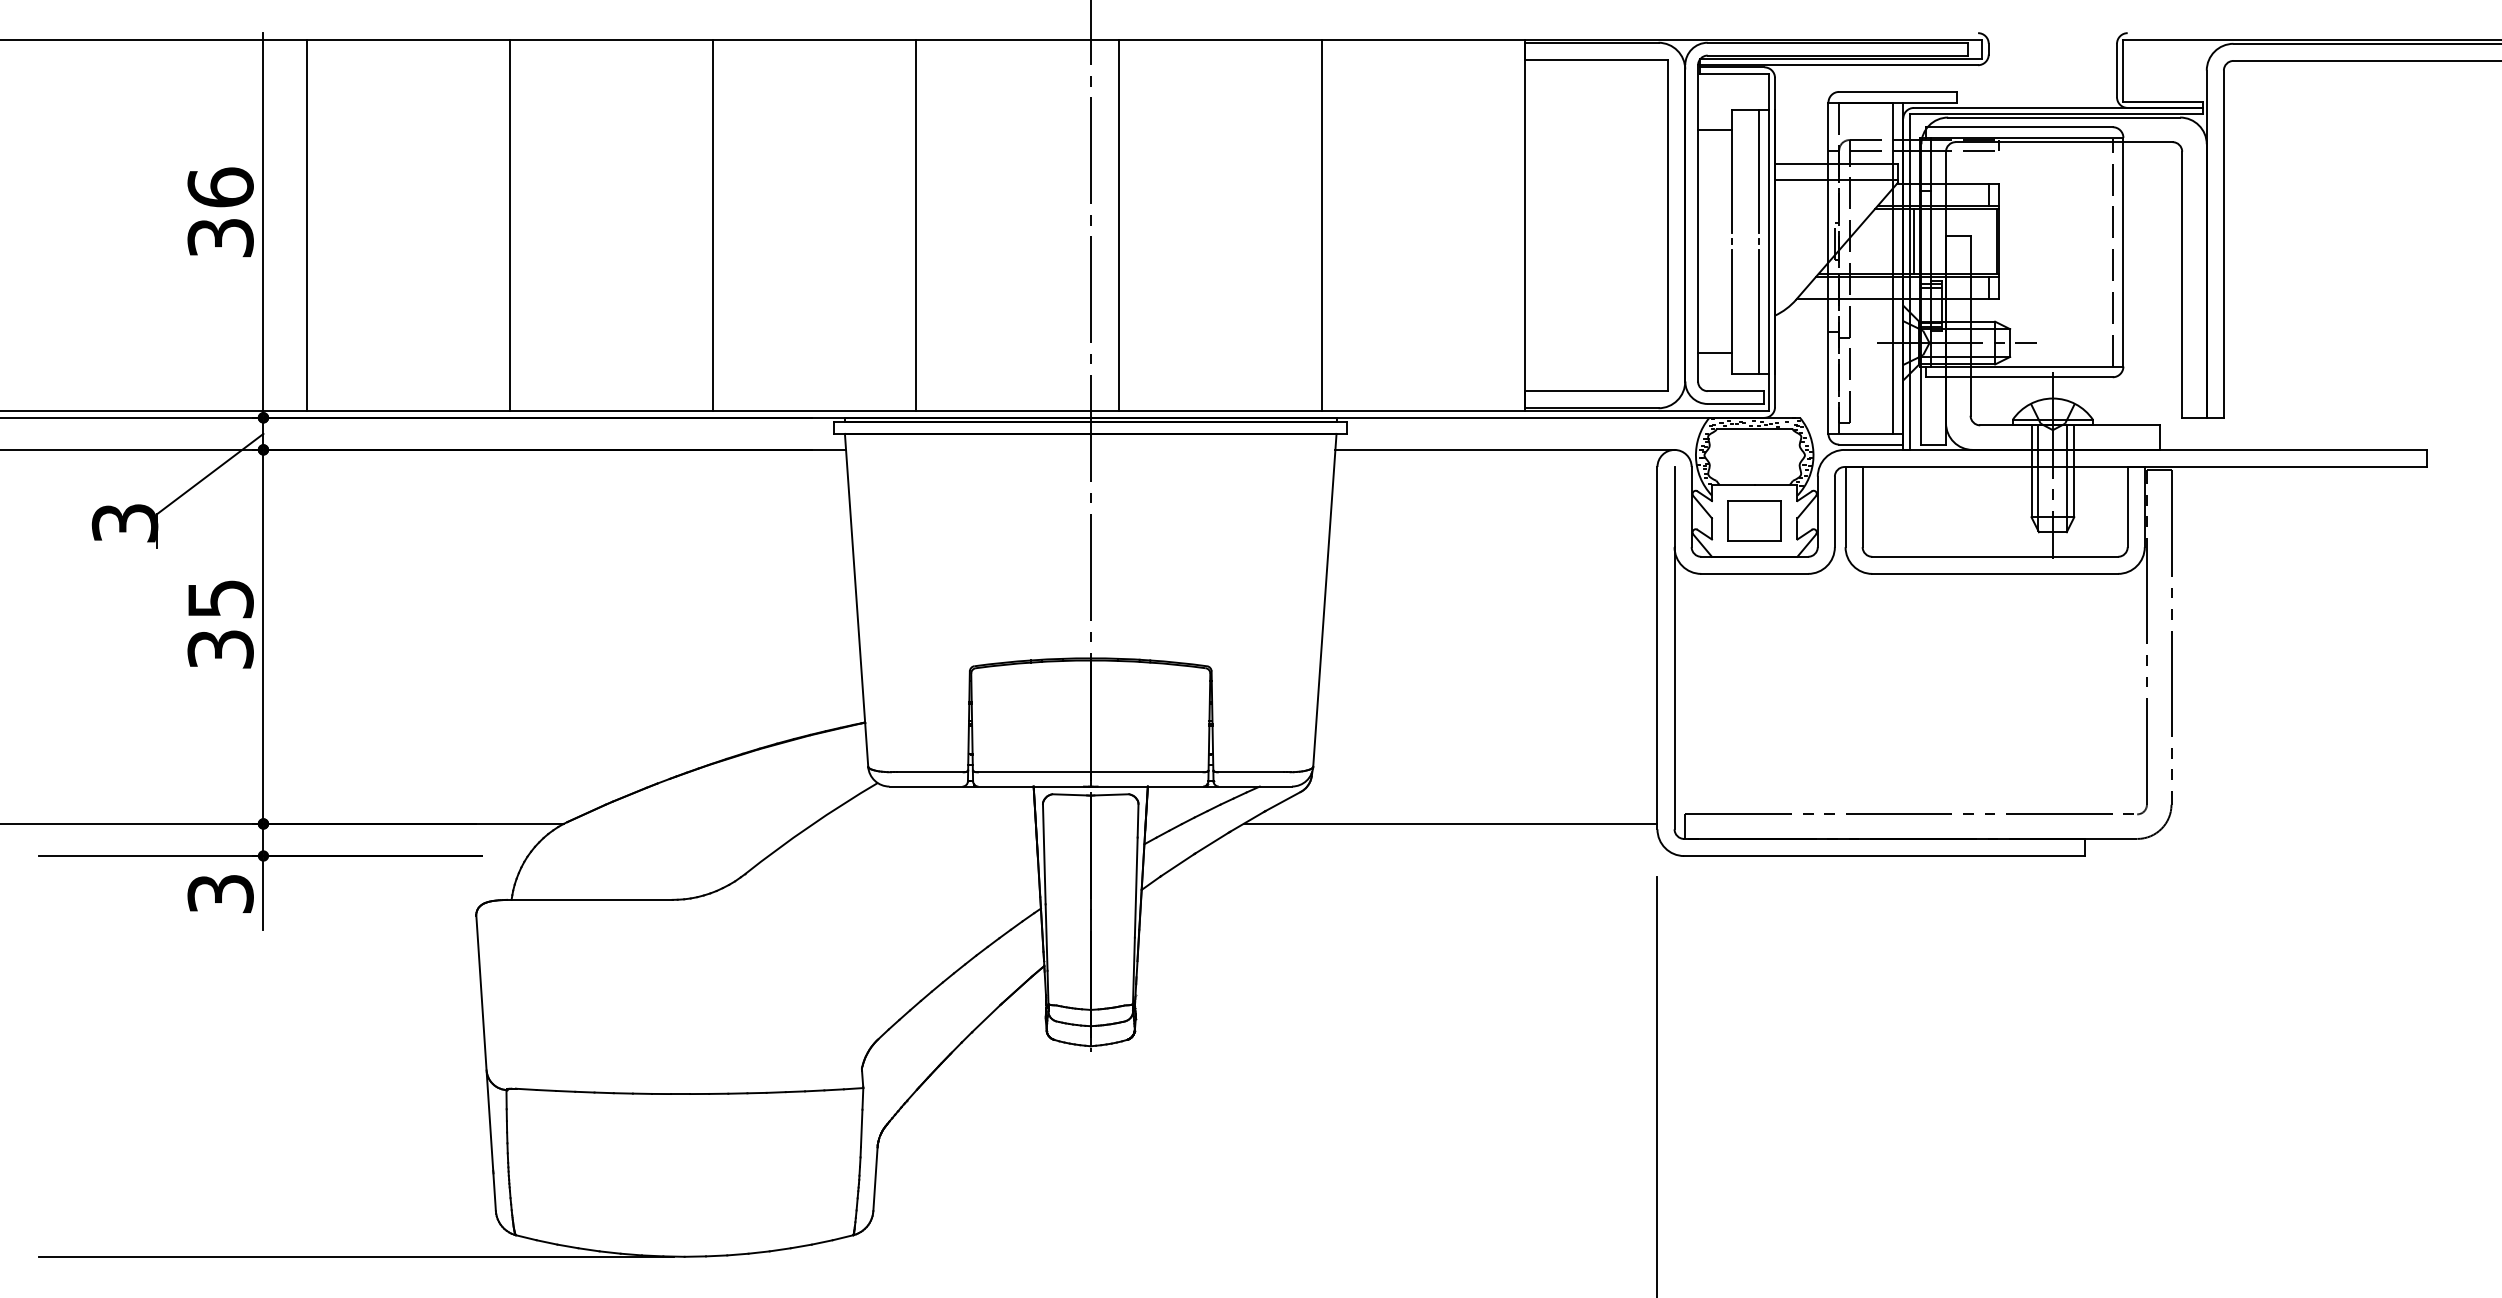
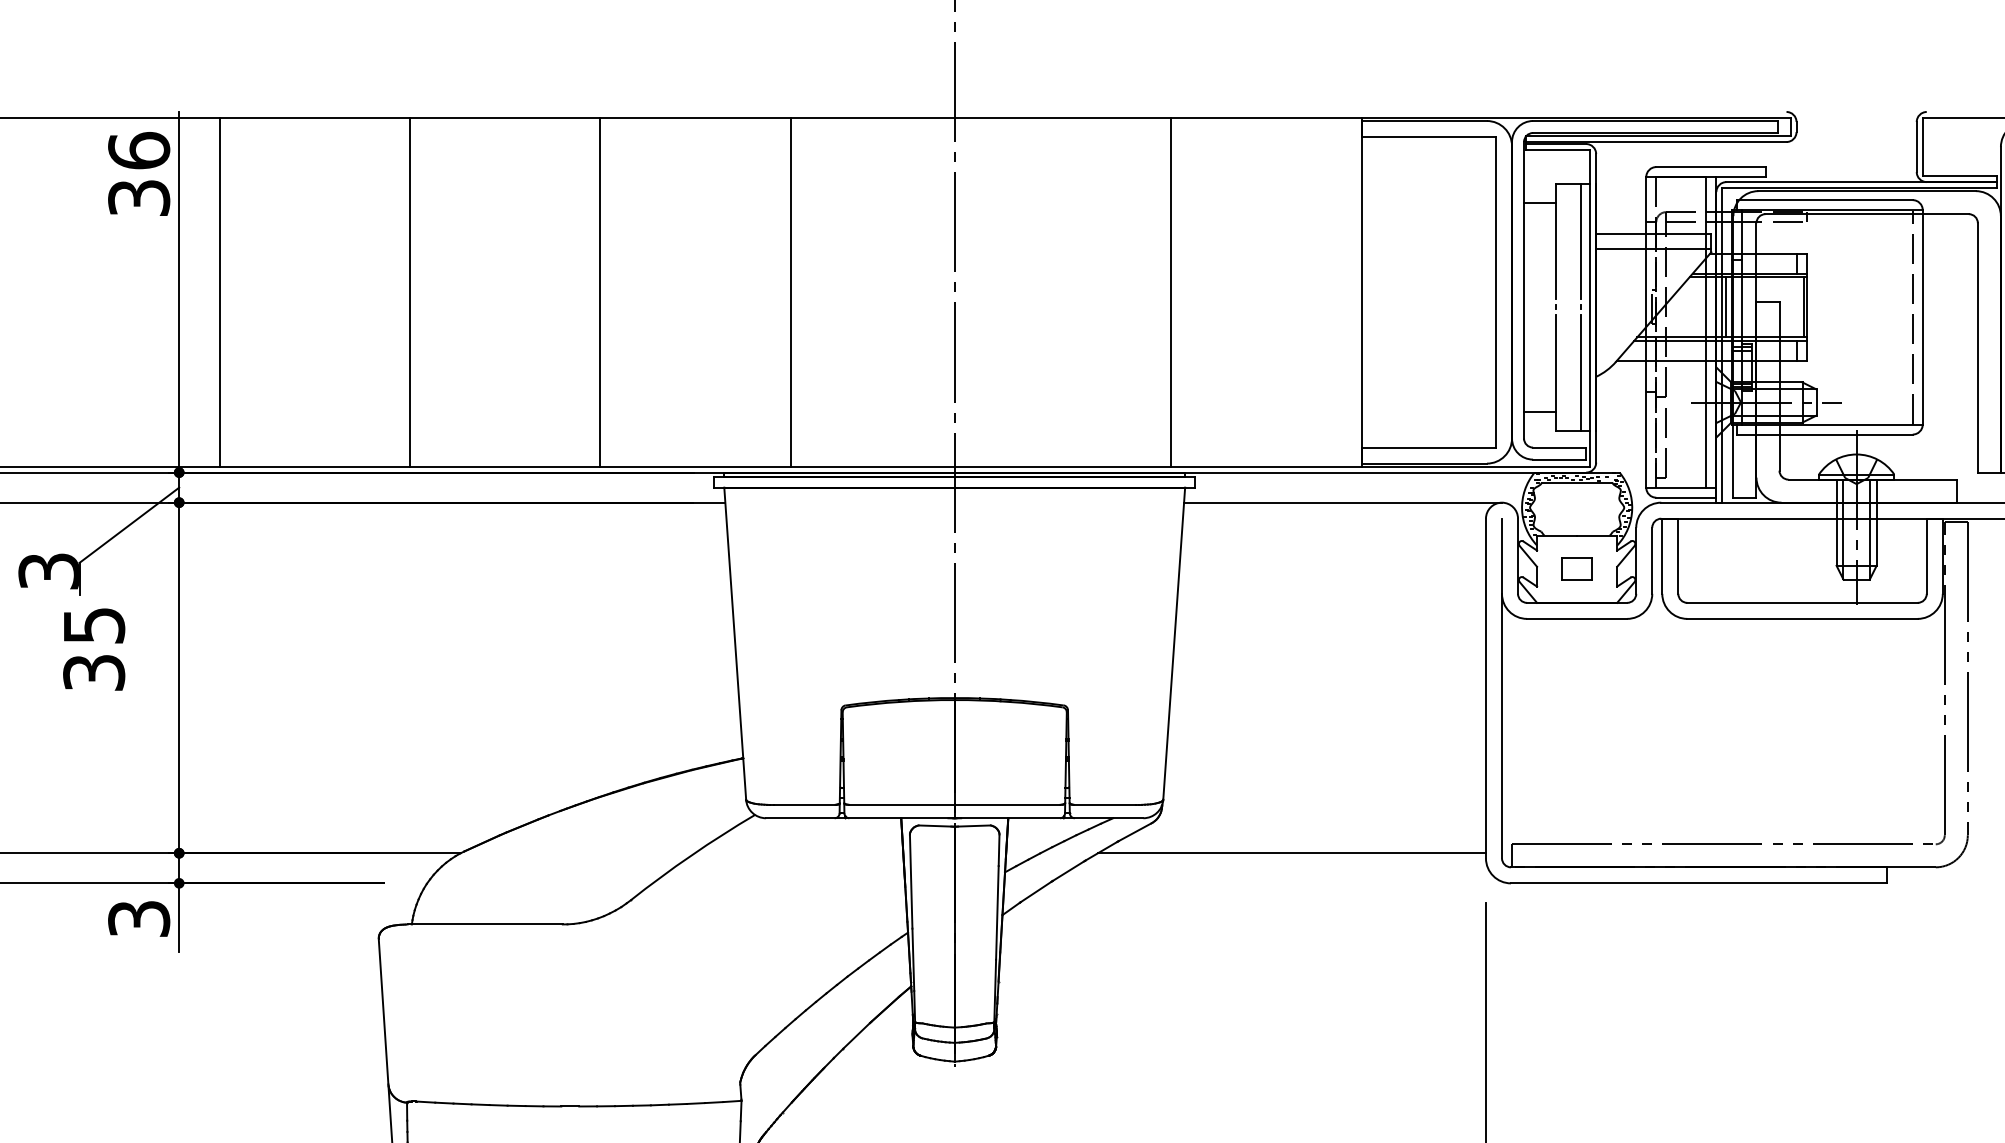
text: (220, 211) -> (138, 173), moved
line: (1118, 225) -> (980, 292), removed
part: (1754, 520) -> (1576, 568), size x0.6
text: (220, 624) -> (93, 649), moved

